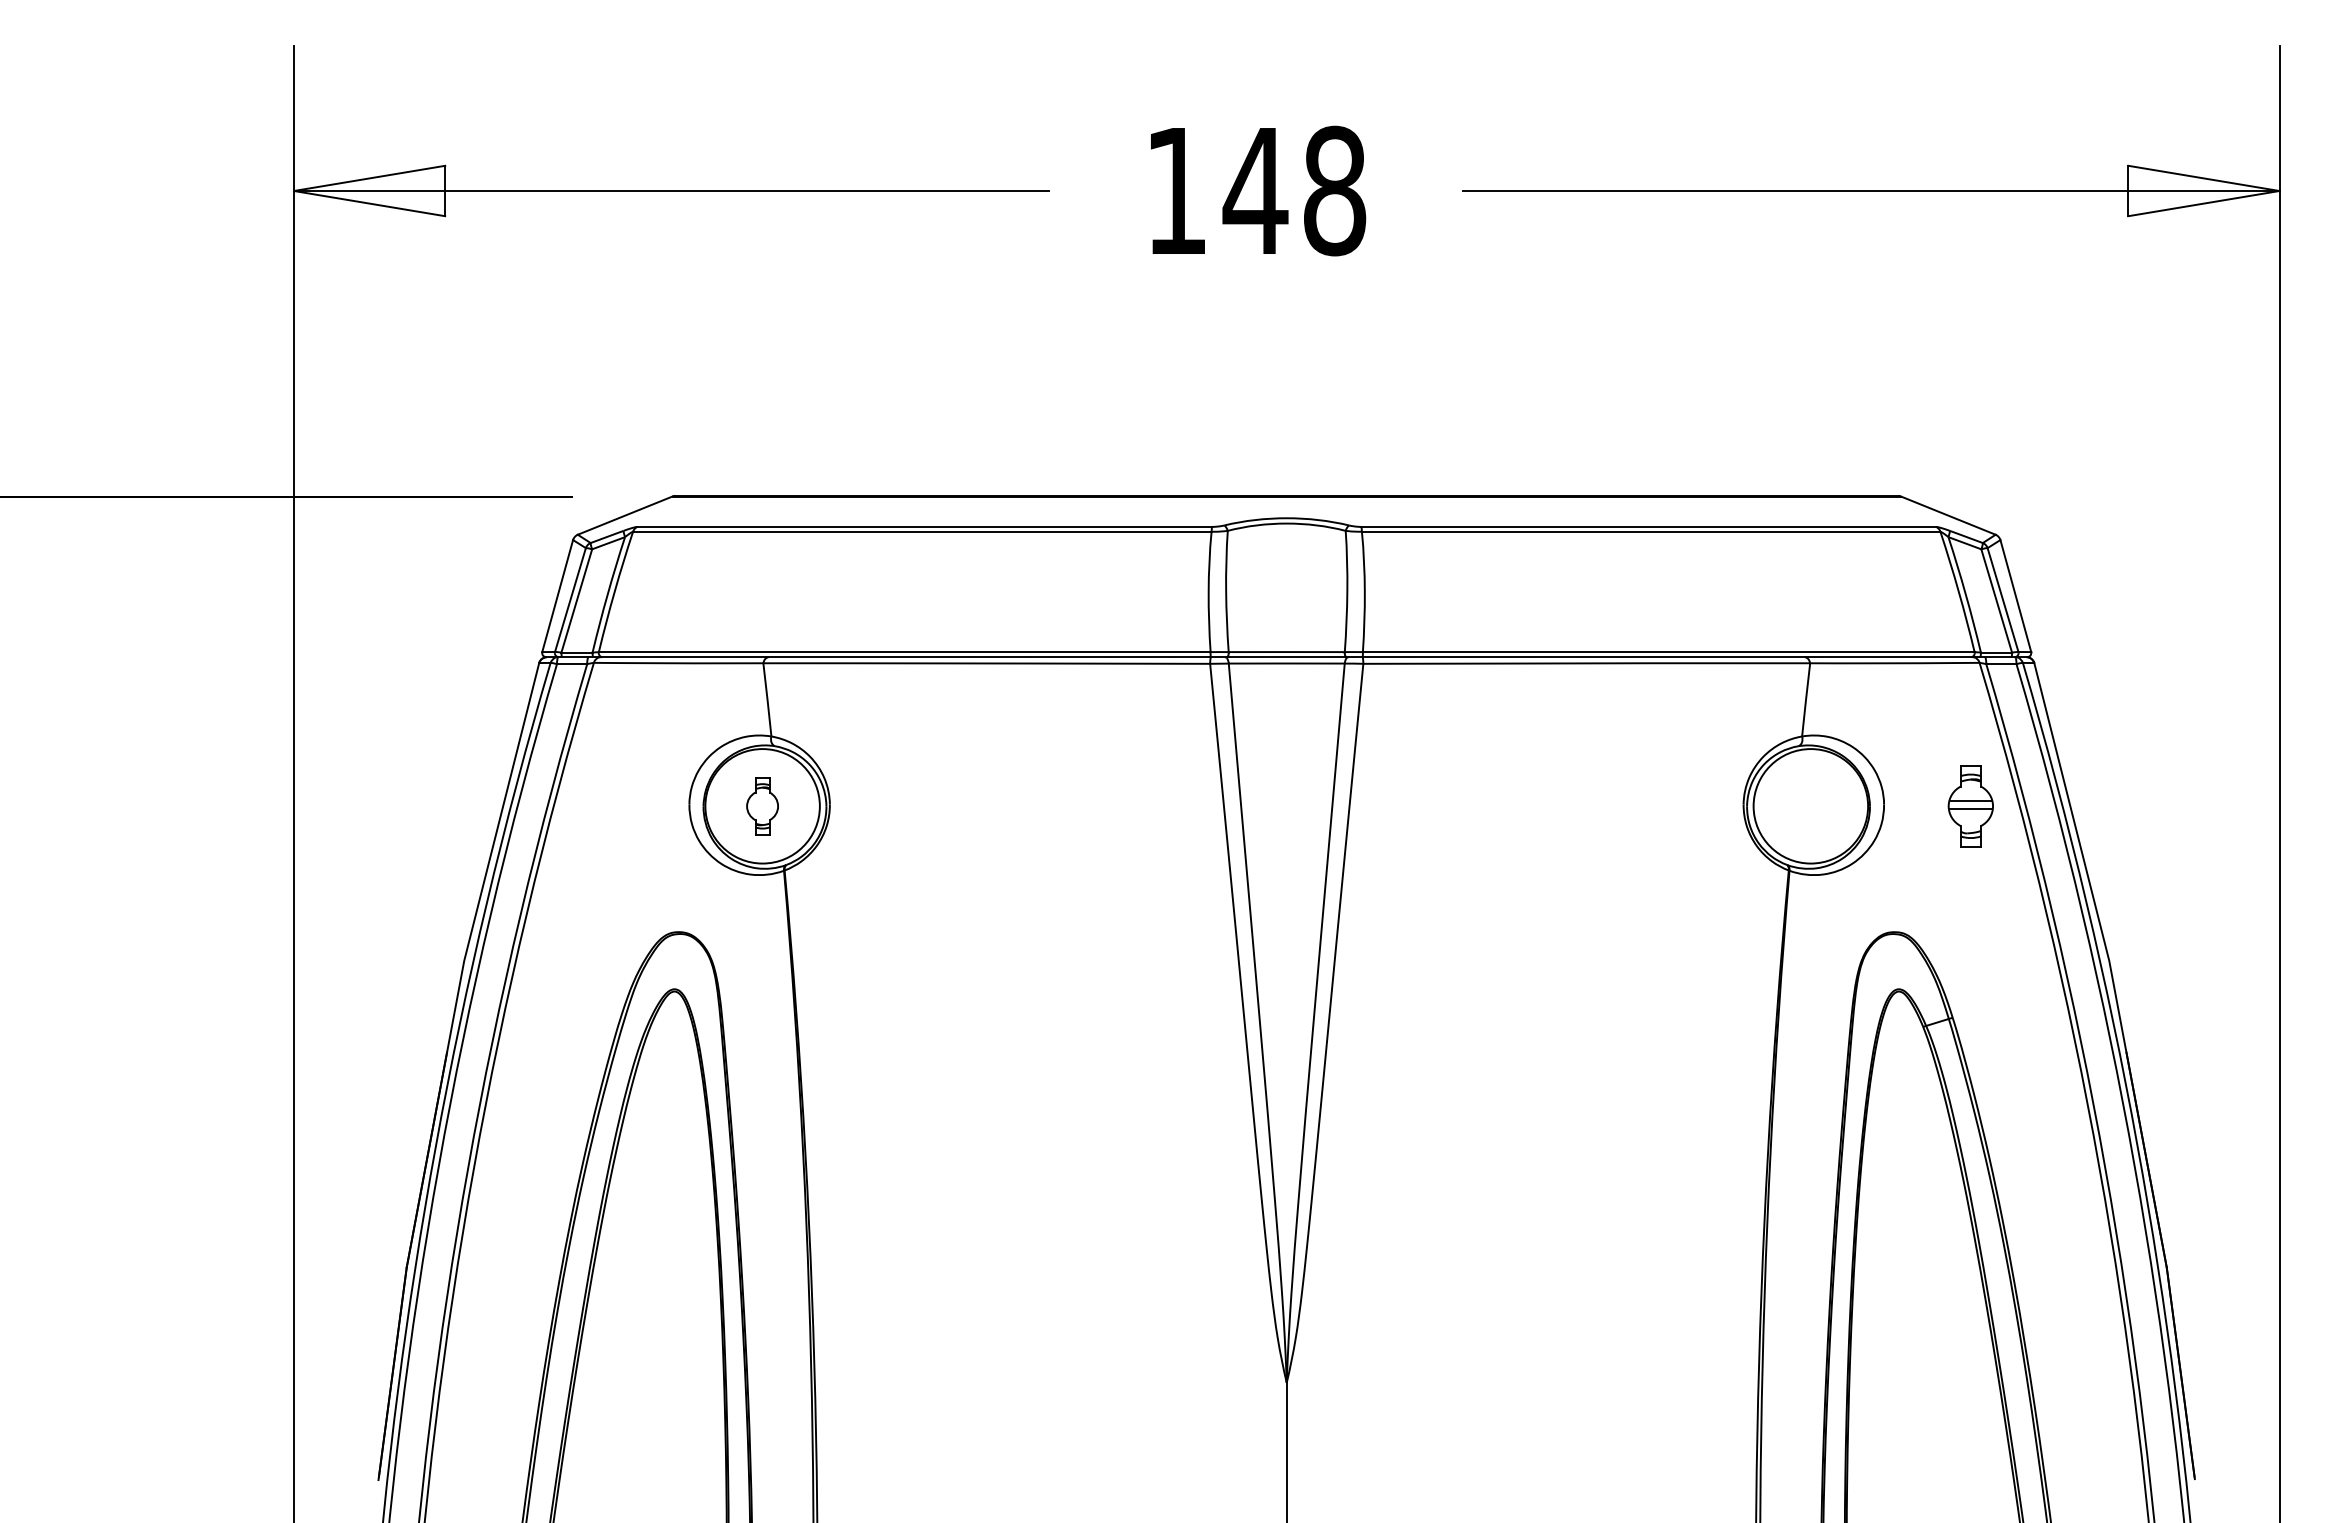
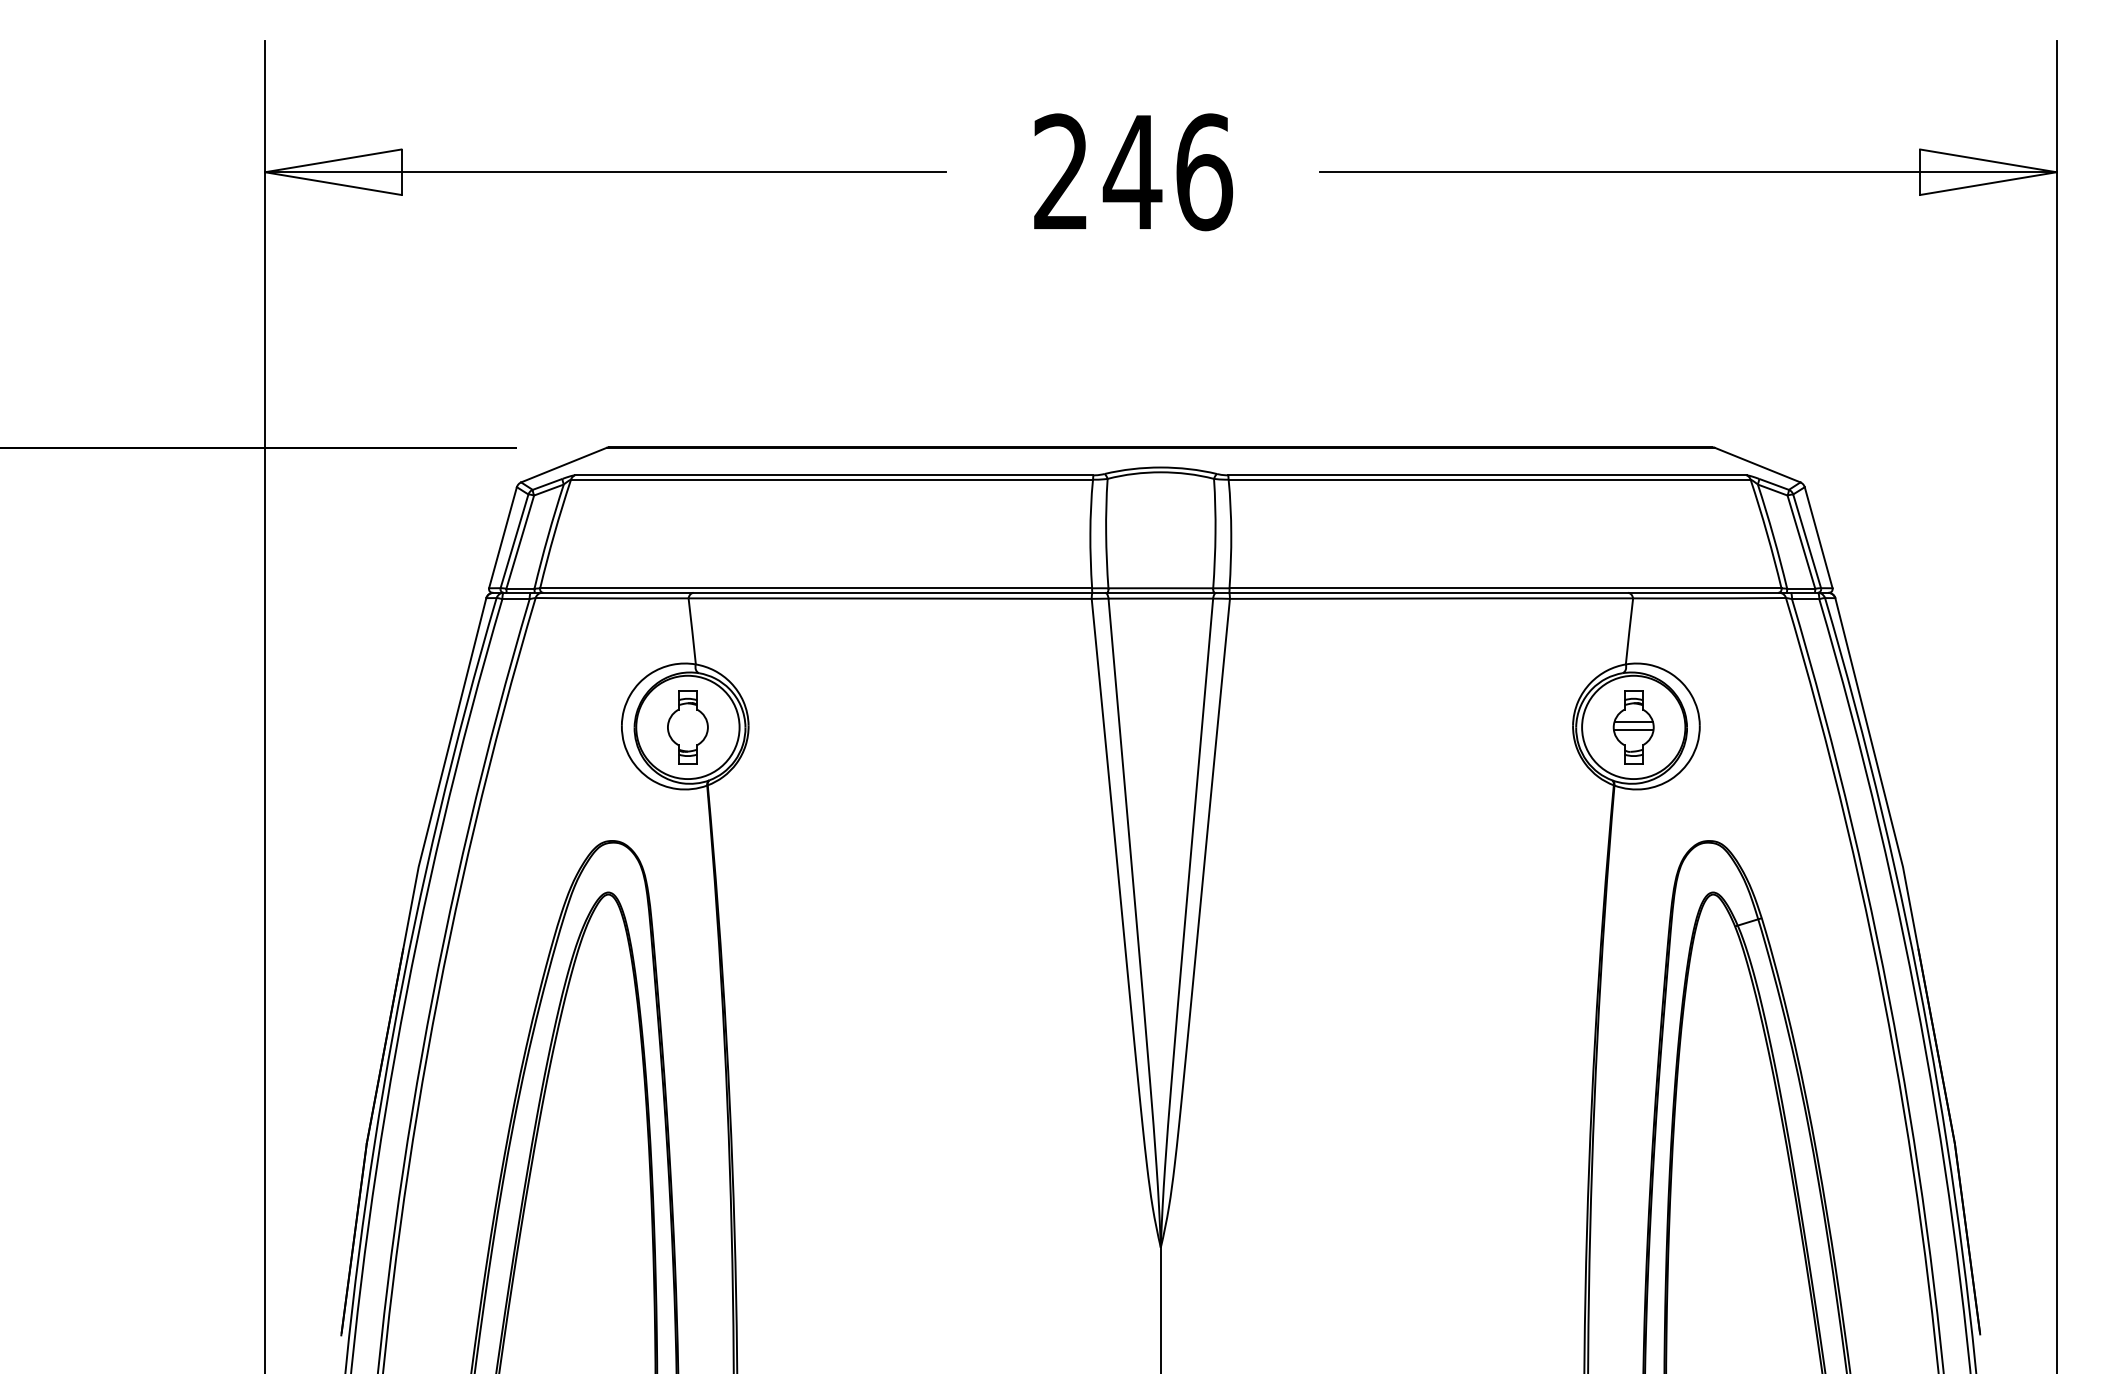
text: (1256, 190) -> (1133, 171), 148 -> 246
part: (762, 806) -> (687, 727), size x1.43
part: (1970, 806) -> (1633, 727), moved

